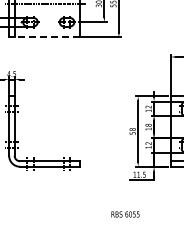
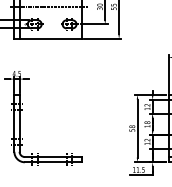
line: (43, 37) -> (47, 38), dashed -> solid

